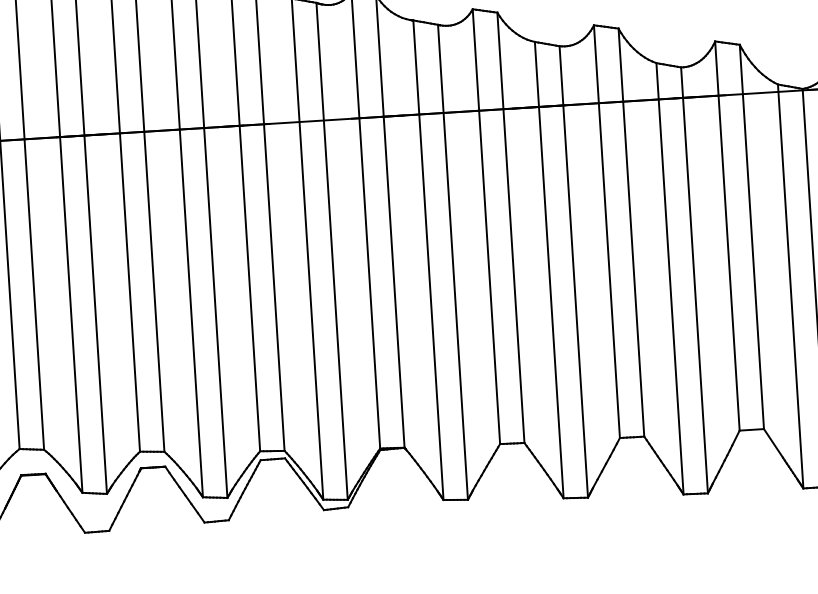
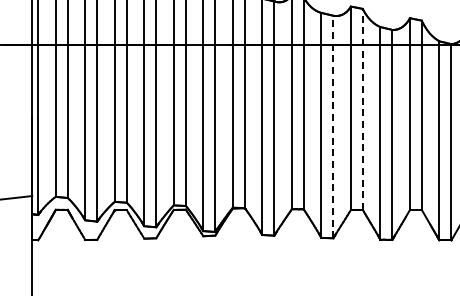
line: (630, 232) -> (362, 109), solid -> dashed
line: (573, 270) -> (333, 126), solid -> dashed

